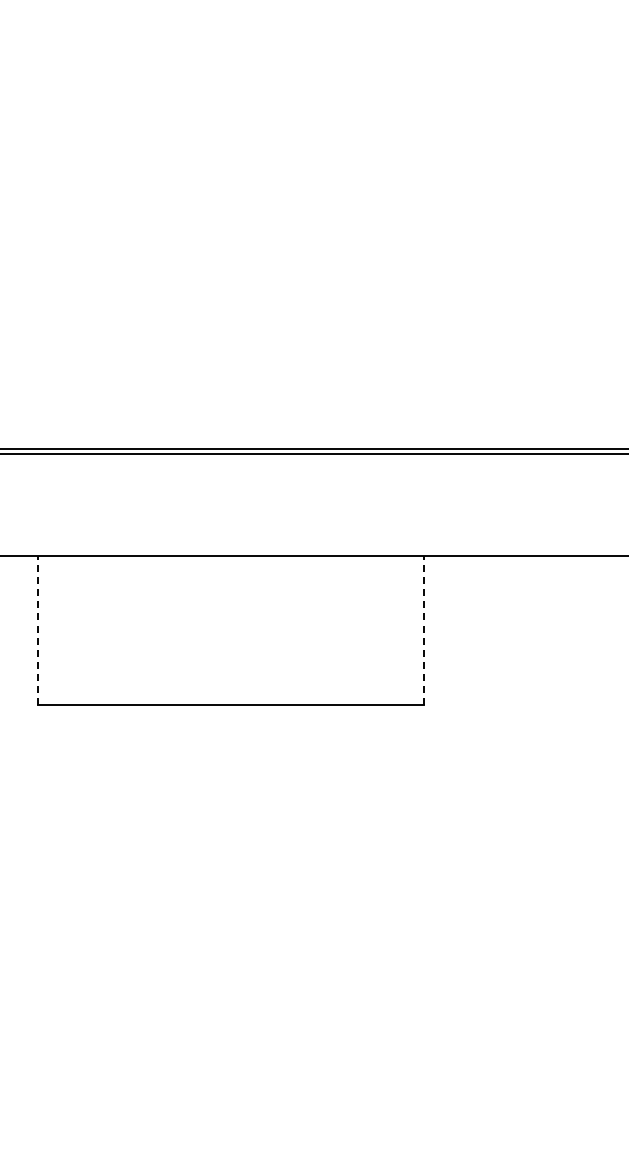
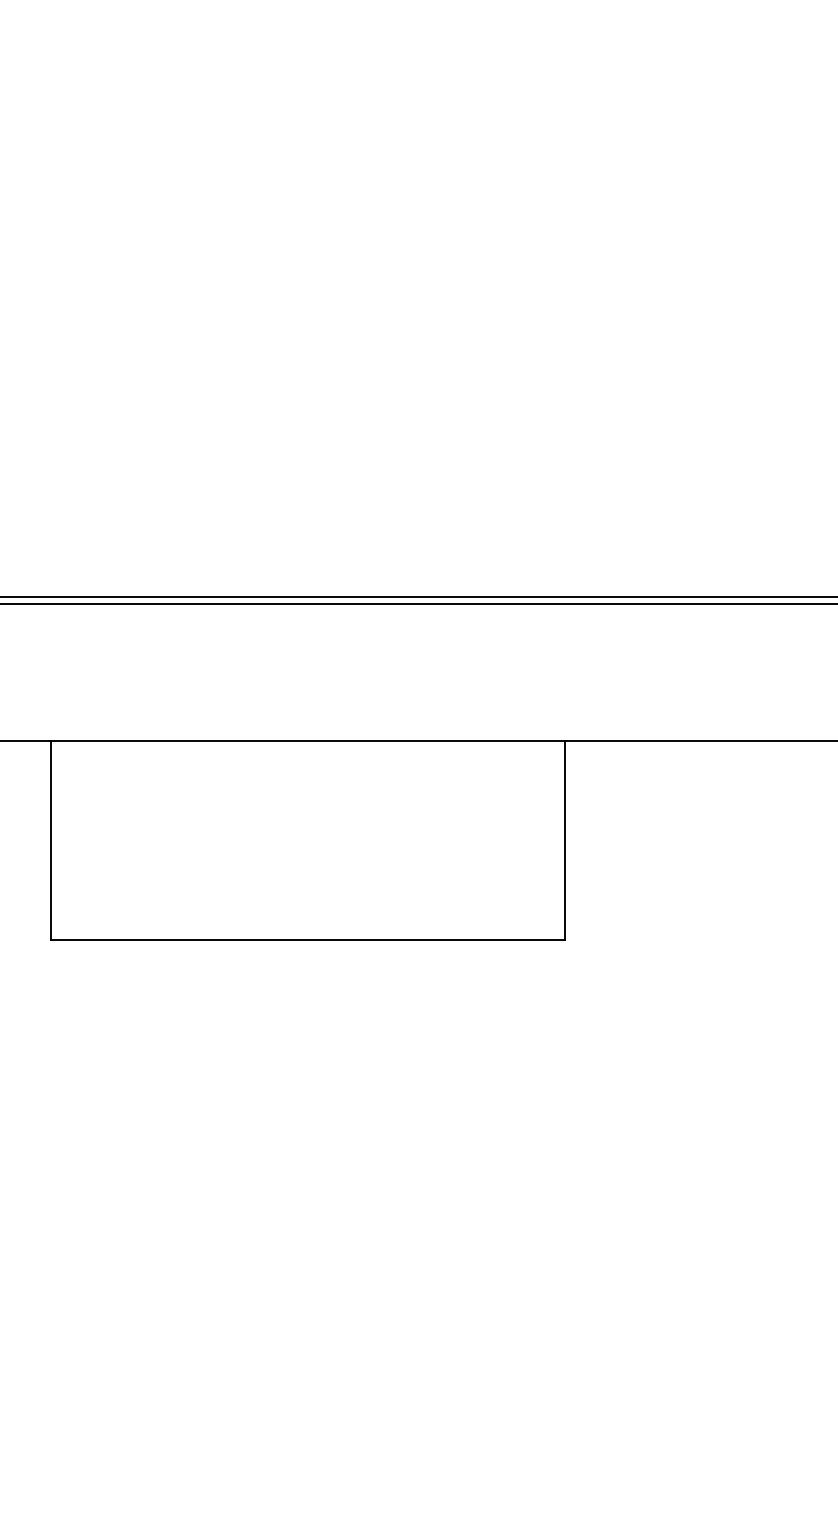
line: (38, 630) -> (51, 839), dashed -> solid
line: (423, 630) -> (564, 839), dashed -> solid

